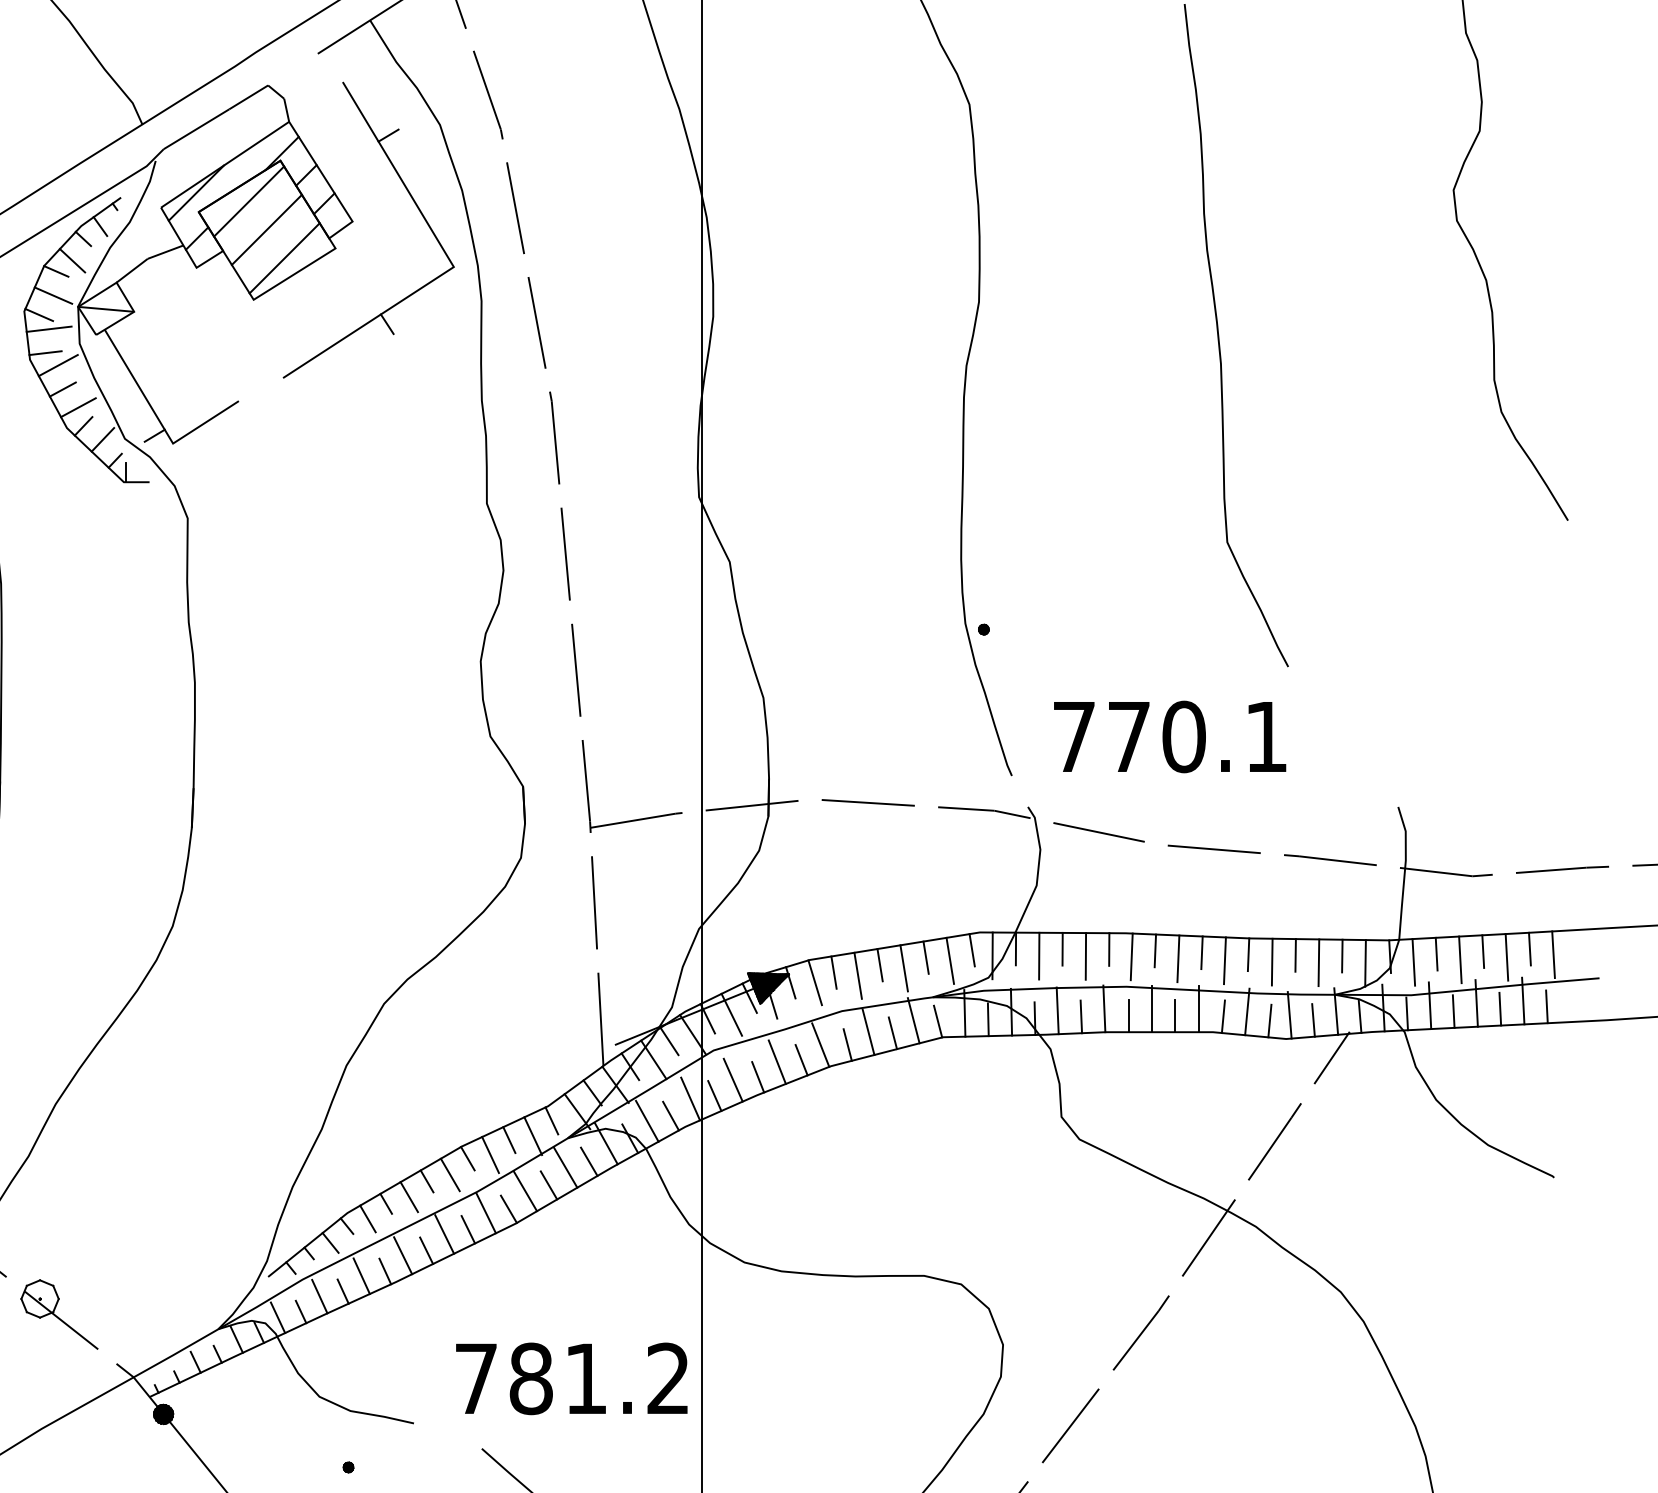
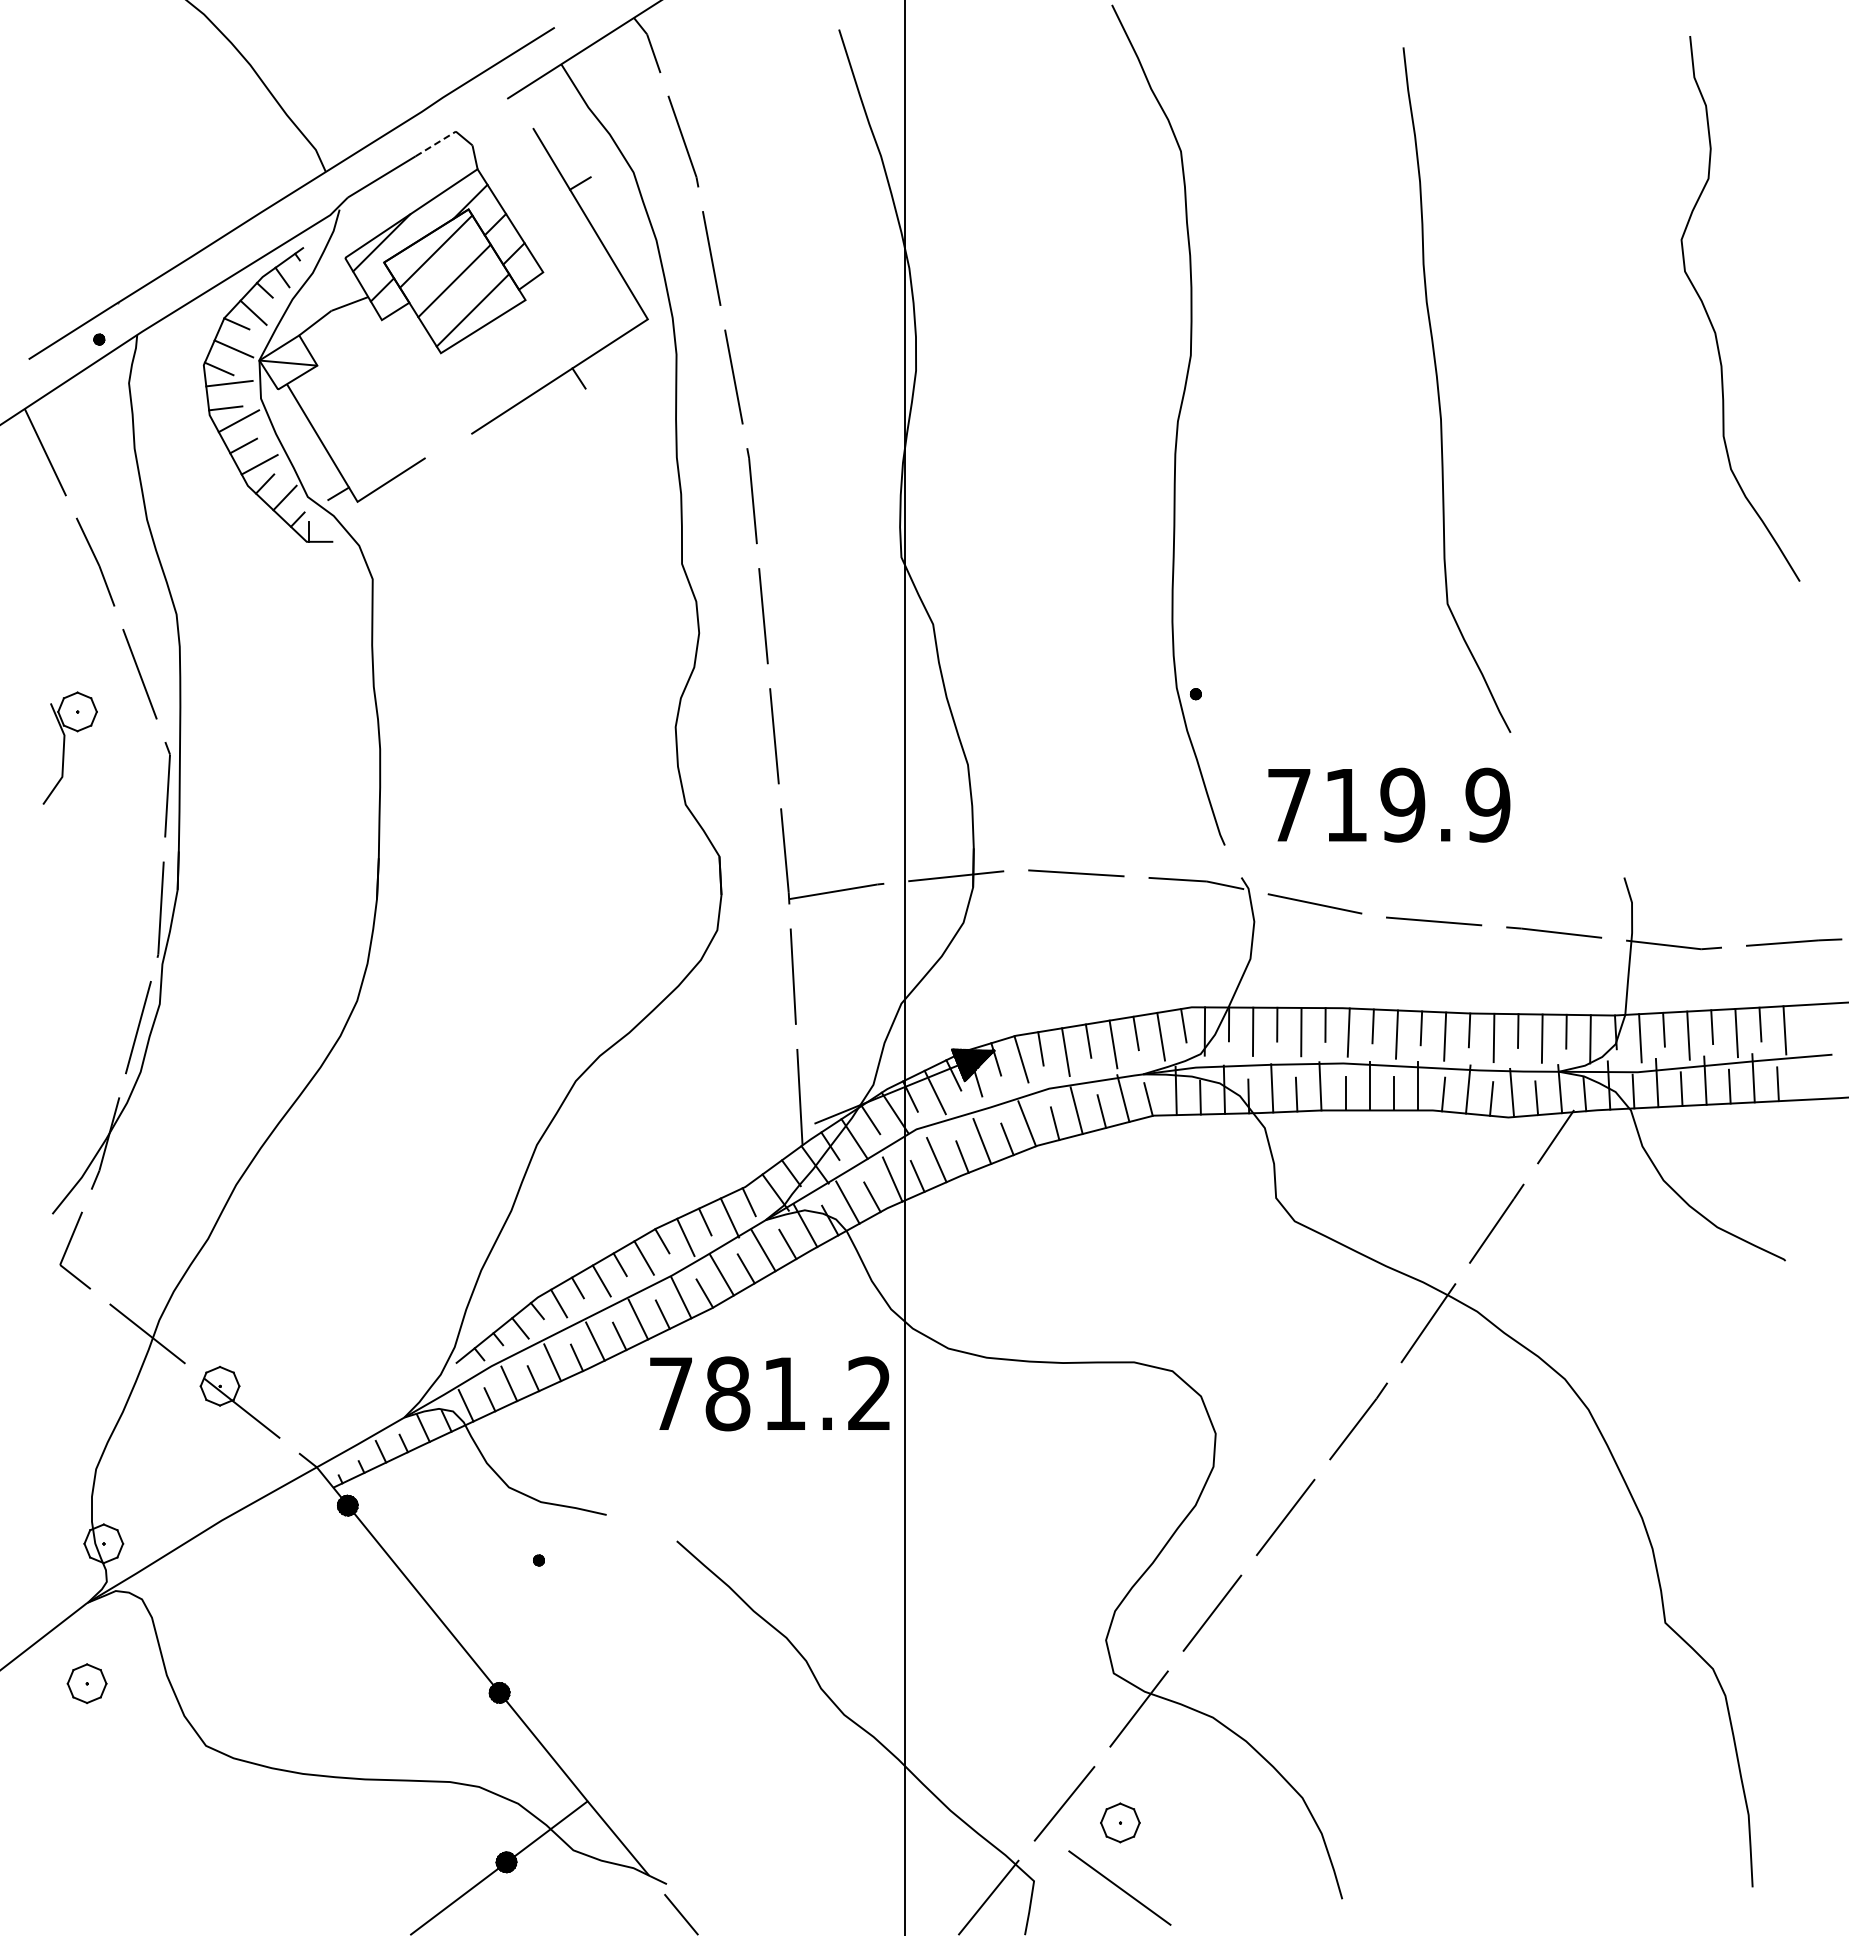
line: (248, 96) -> (435, 143), solid -> dashed
text: (1198, 736) -> (1417, 804), 770.1 -> 719.9
text: (571, 1378) -> (769, 1393), moved

